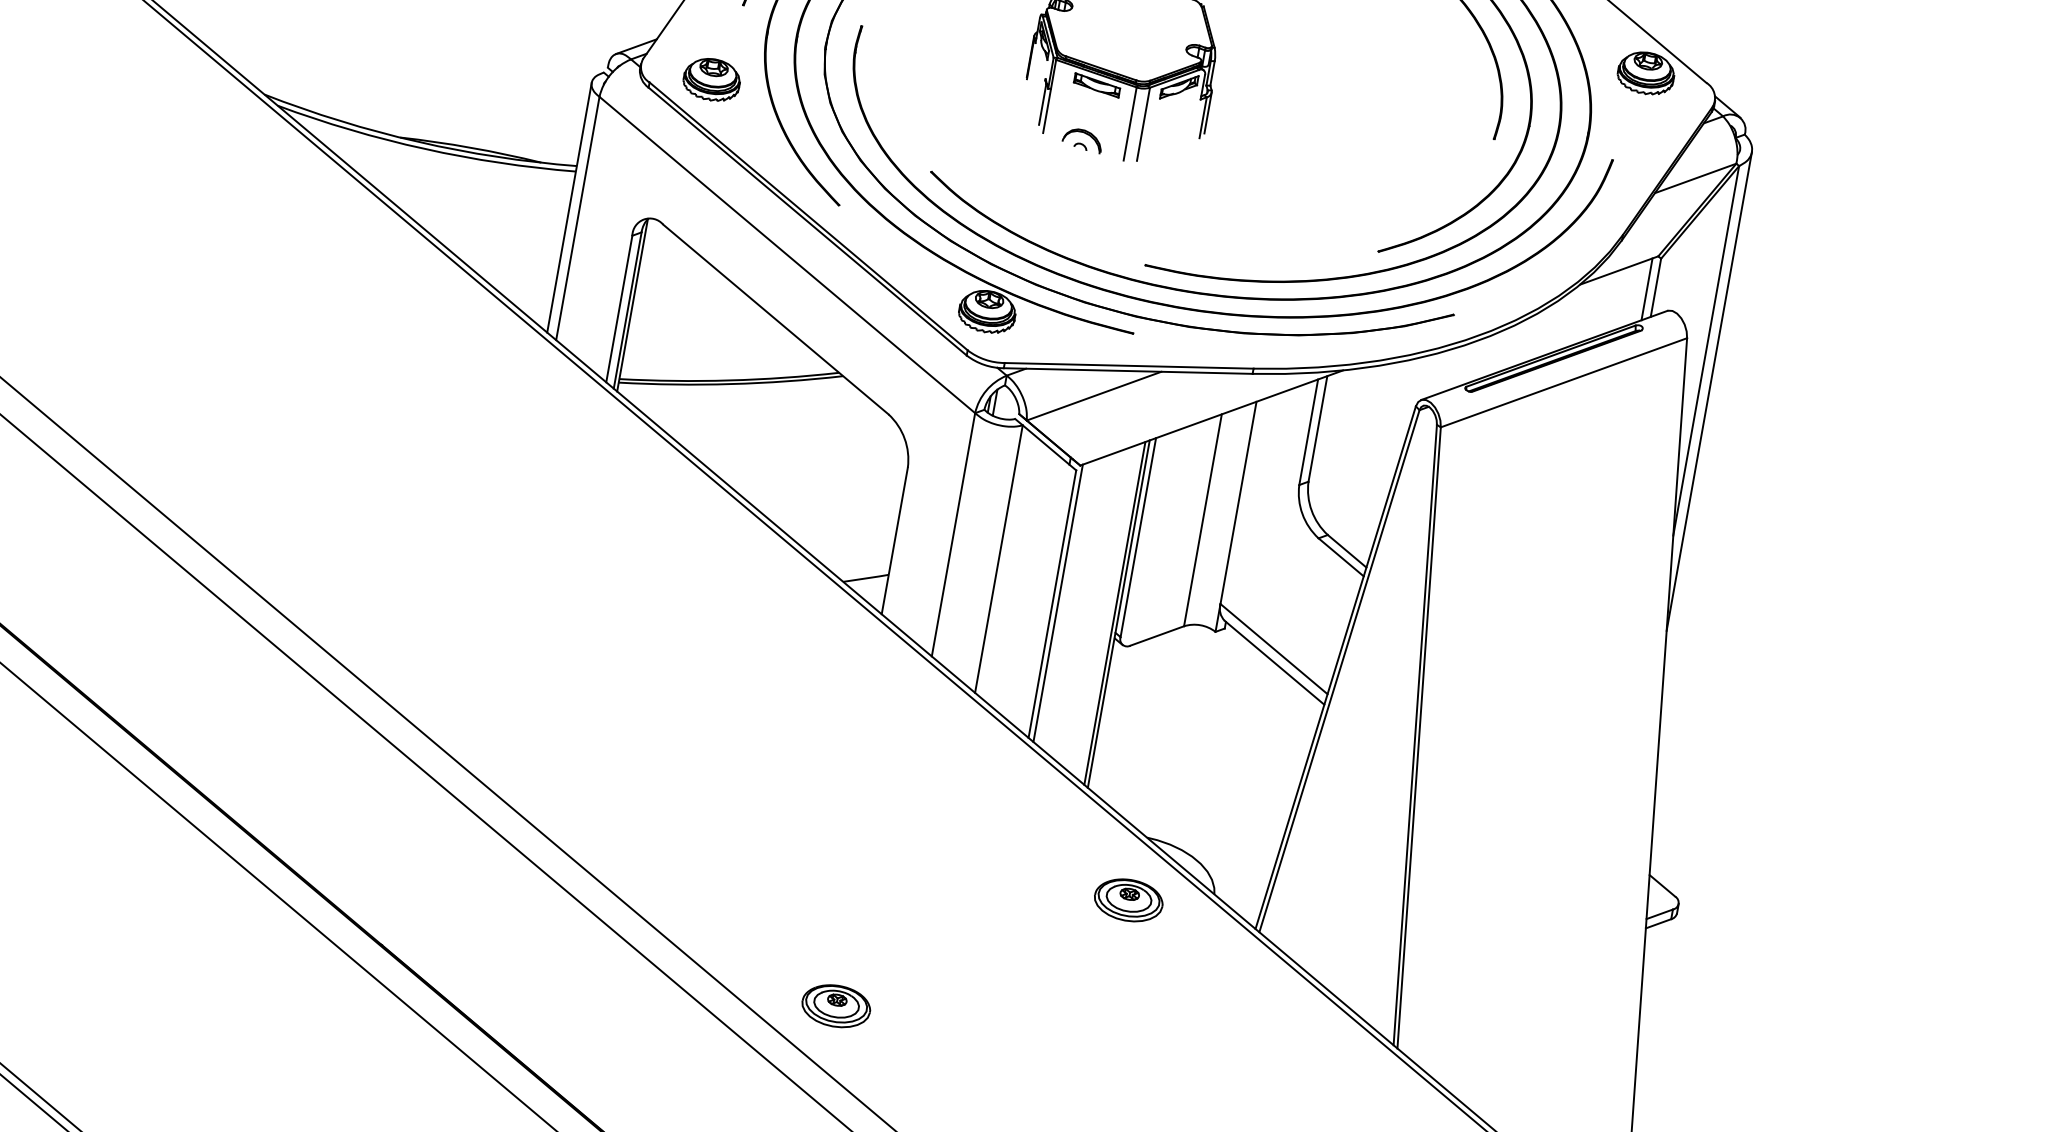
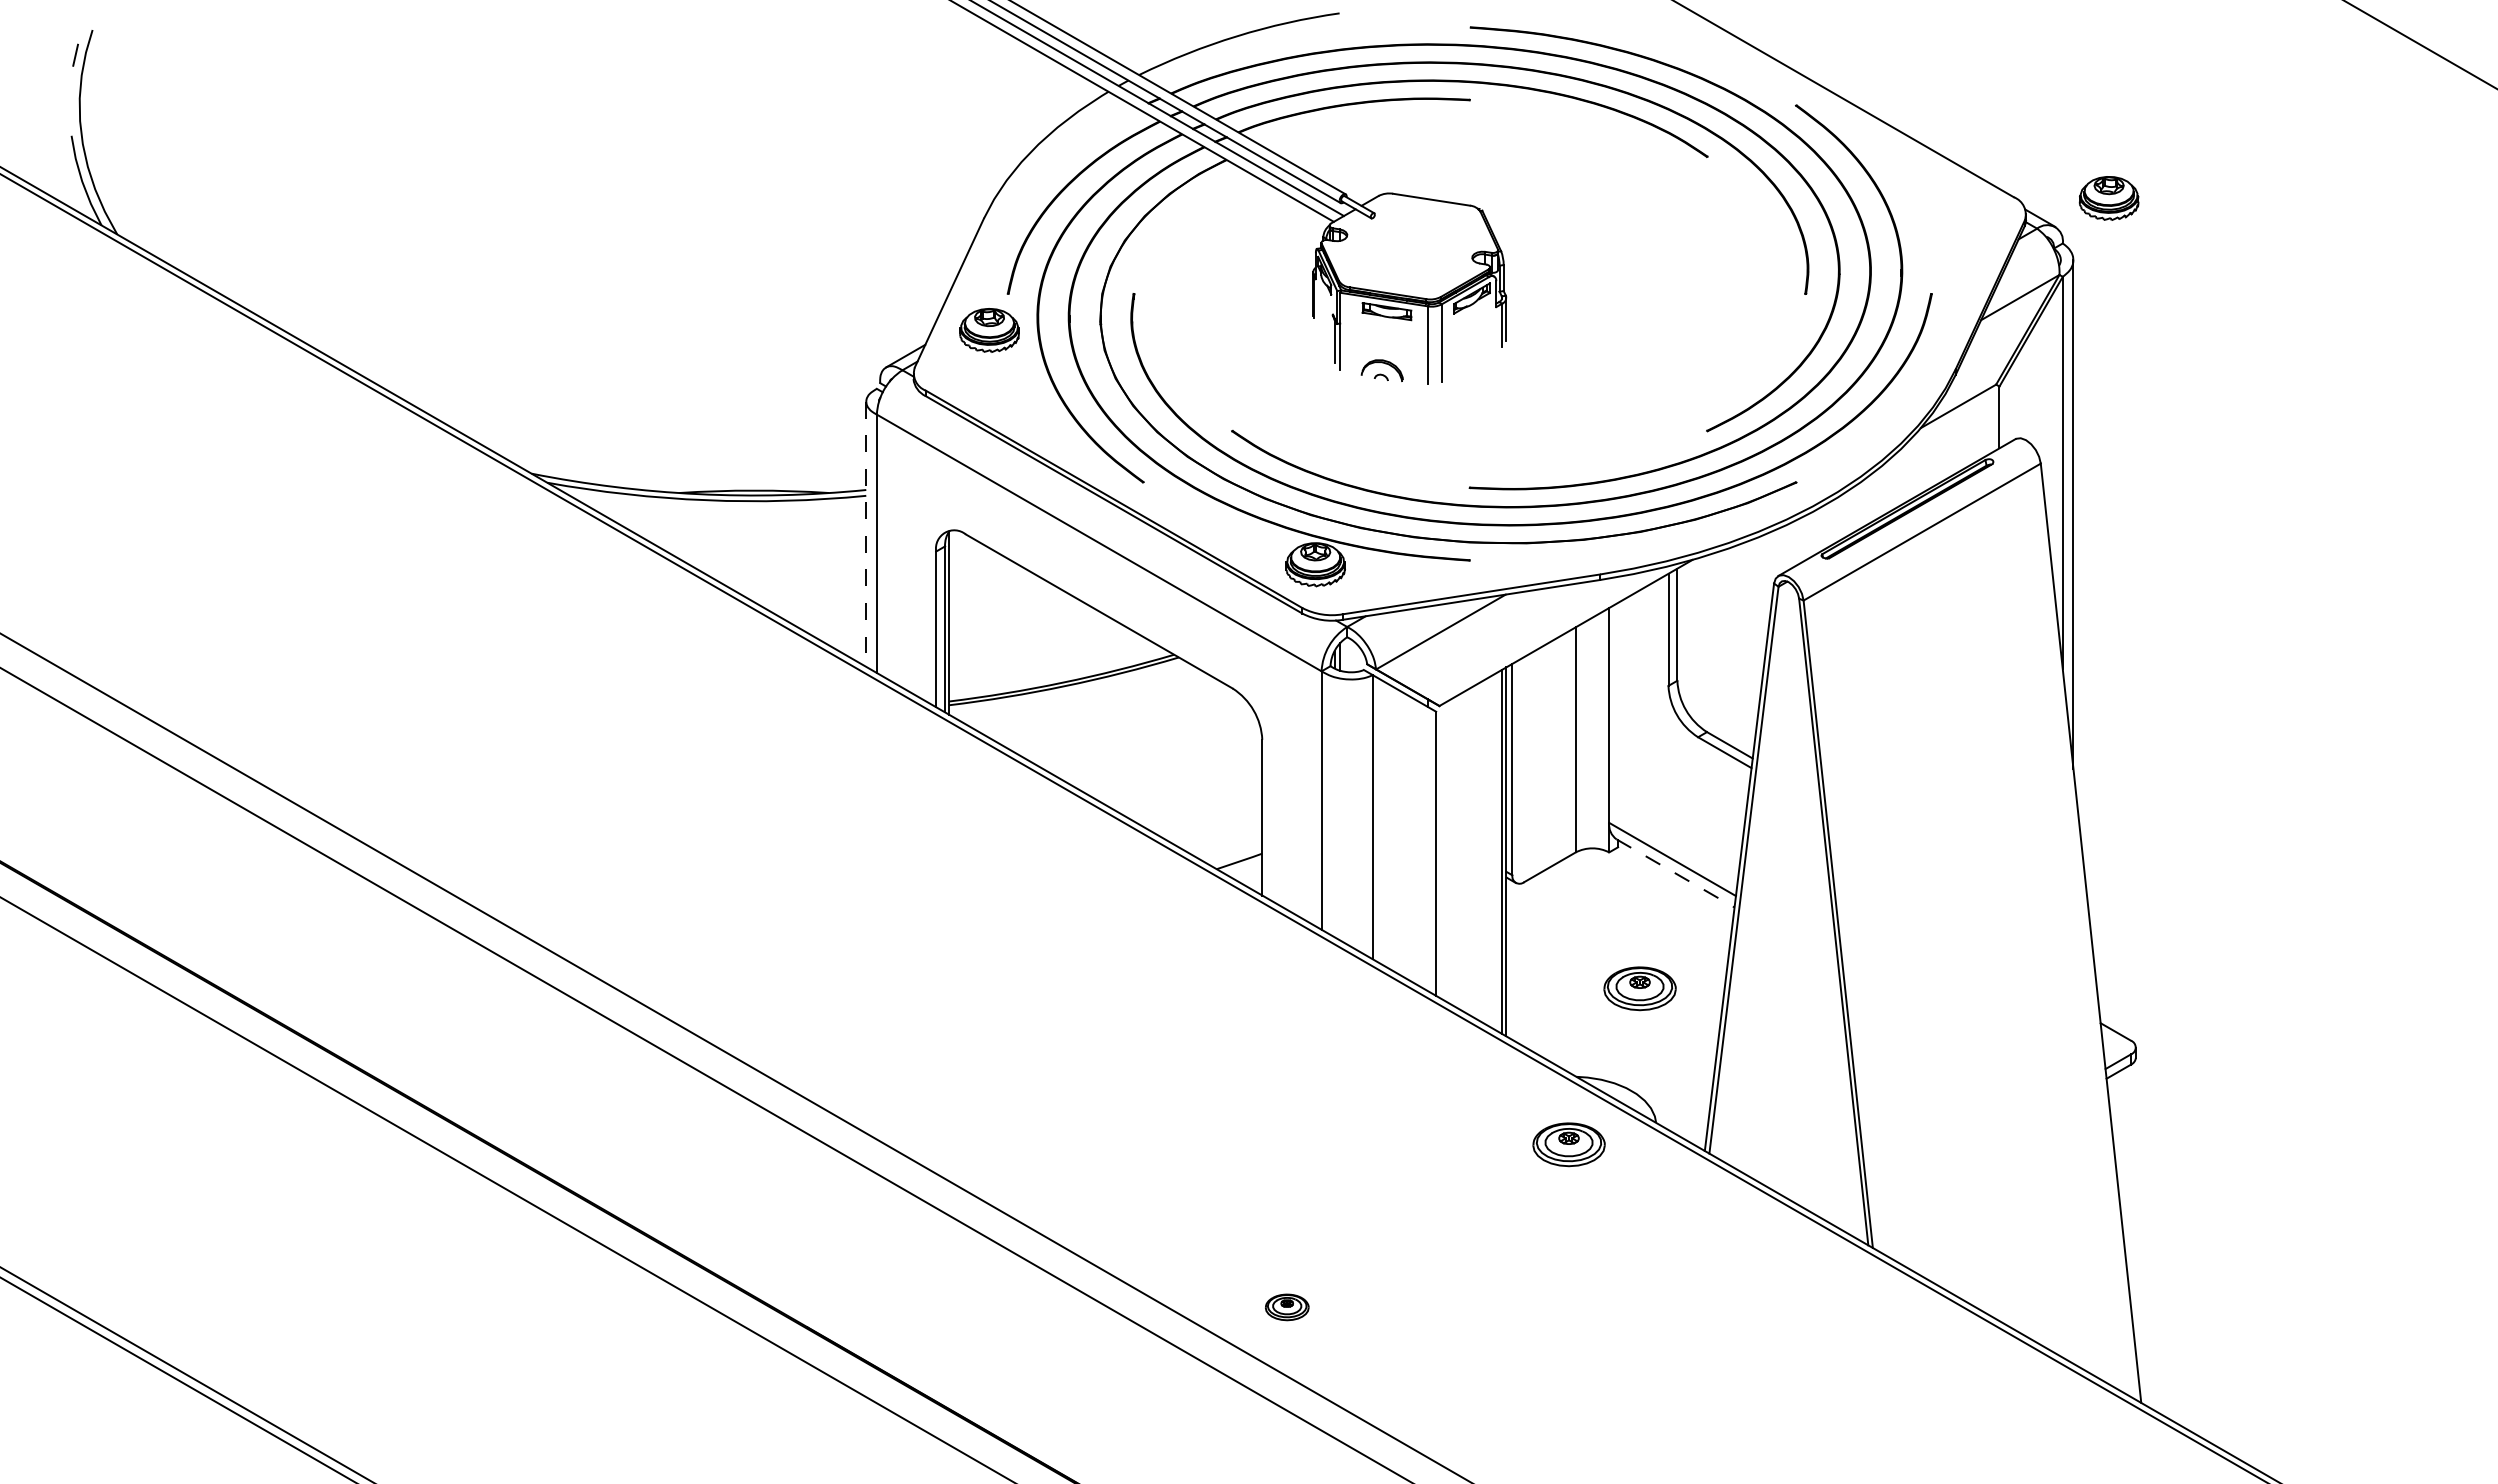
part: (1645, 73) -> (2108, 198), moved
part: (711, 79) -> (989, 330), moved
line: (569, 207) -> (866, 534), solid -> dashed
line: (1646, 289) -> (1990, 420), removed
line: (1057, 602) -> (1441, 851), removed
line: (1275, 662) -> (1676, 873), solid -> dashed
part: (1221, 765) -> (1639, 988), added
part: (835, 1006) -> (1286, 1307), size x0.6

